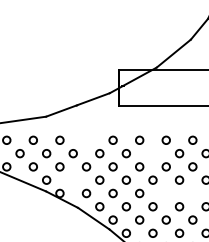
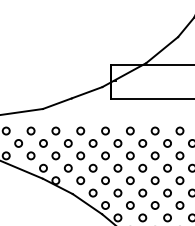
circle: (86, 139) -> (80, 130), added
circle: (152, 153) -> (142, 143), added
circle: (72, 179) -> (67, 167), added
circle: (165, 193) -> (154, 180), added
circle: (192, 193) -> (179, 180), added

